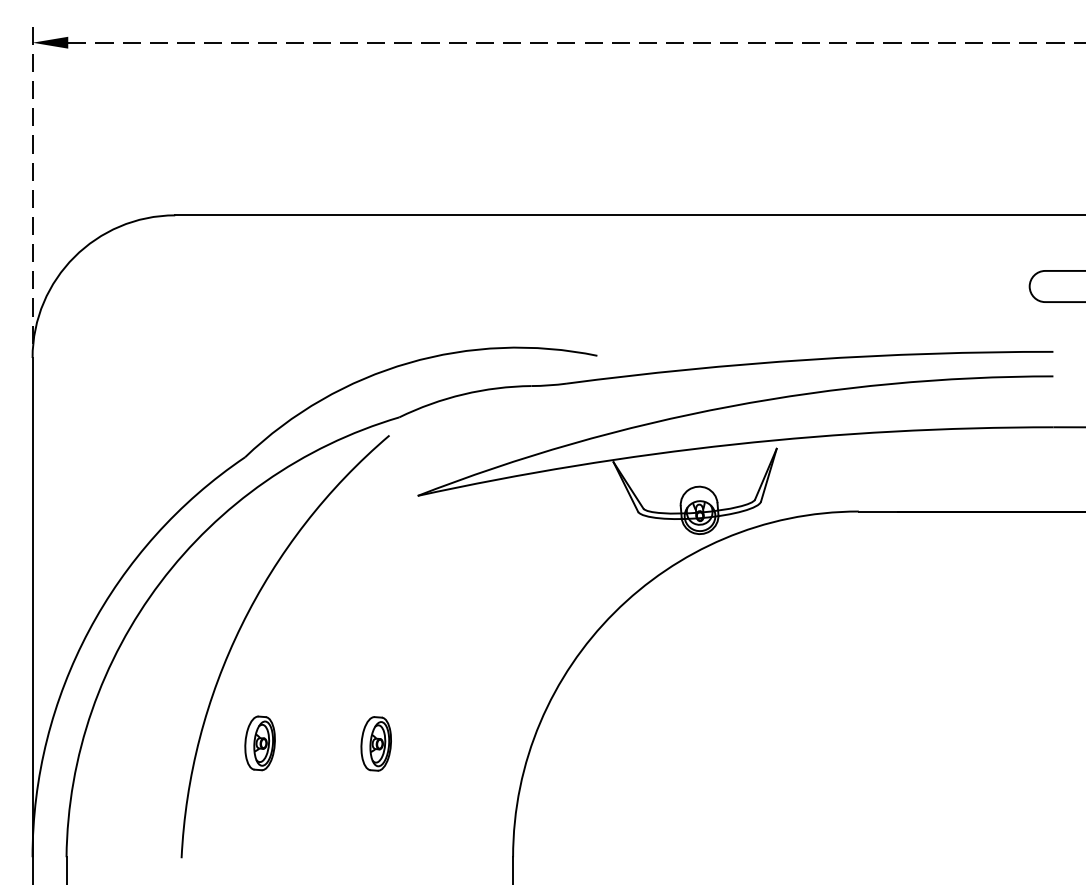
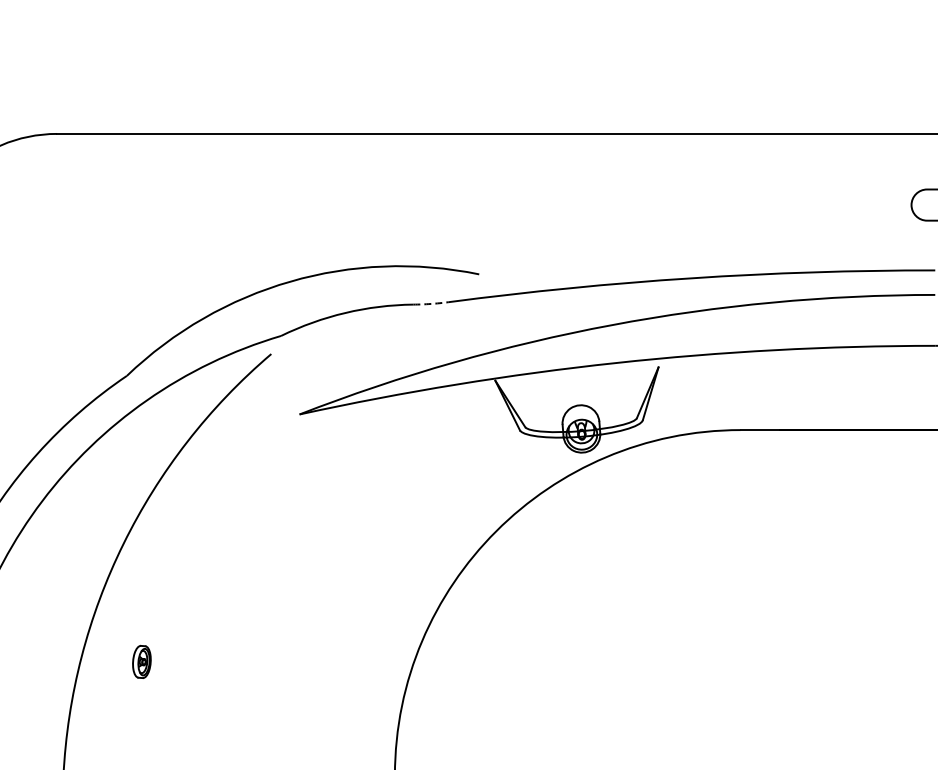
arc: (549, 385) -> (431, 304), solid -> dashed
part: (259, 743) -> (141, 662), size x0.6
part: (375, 743) -> (257, 662), removed

